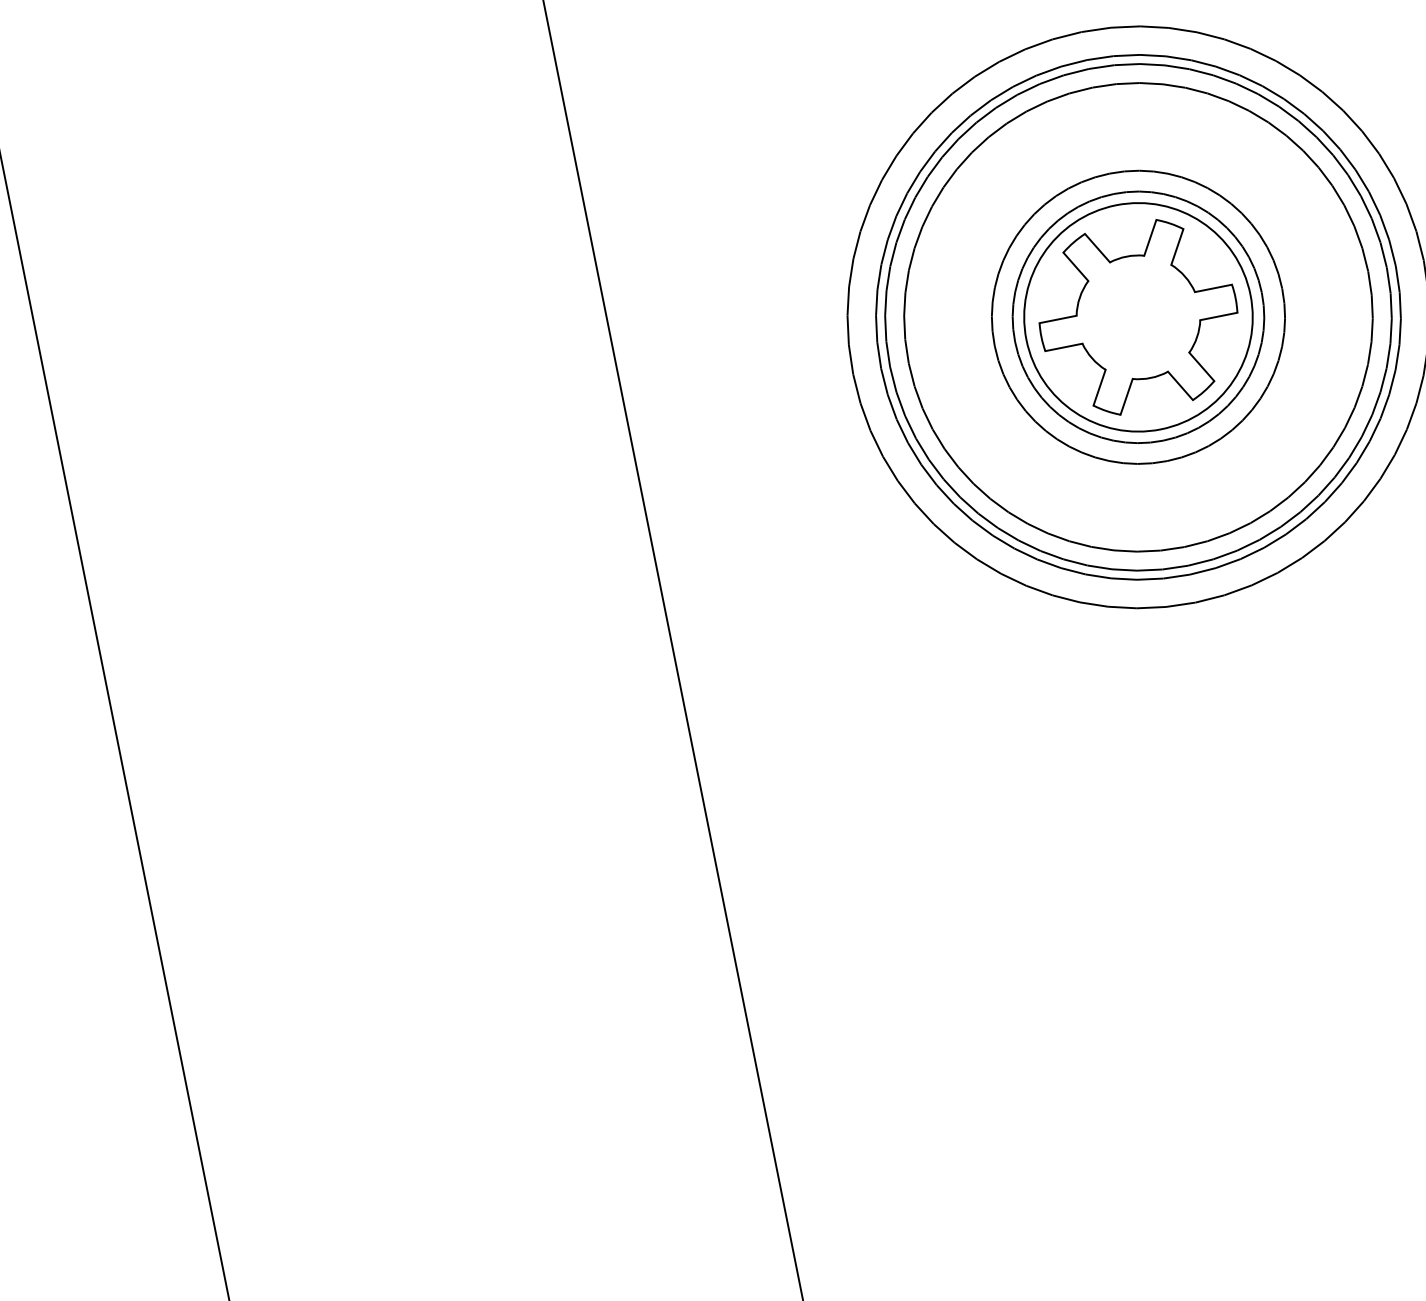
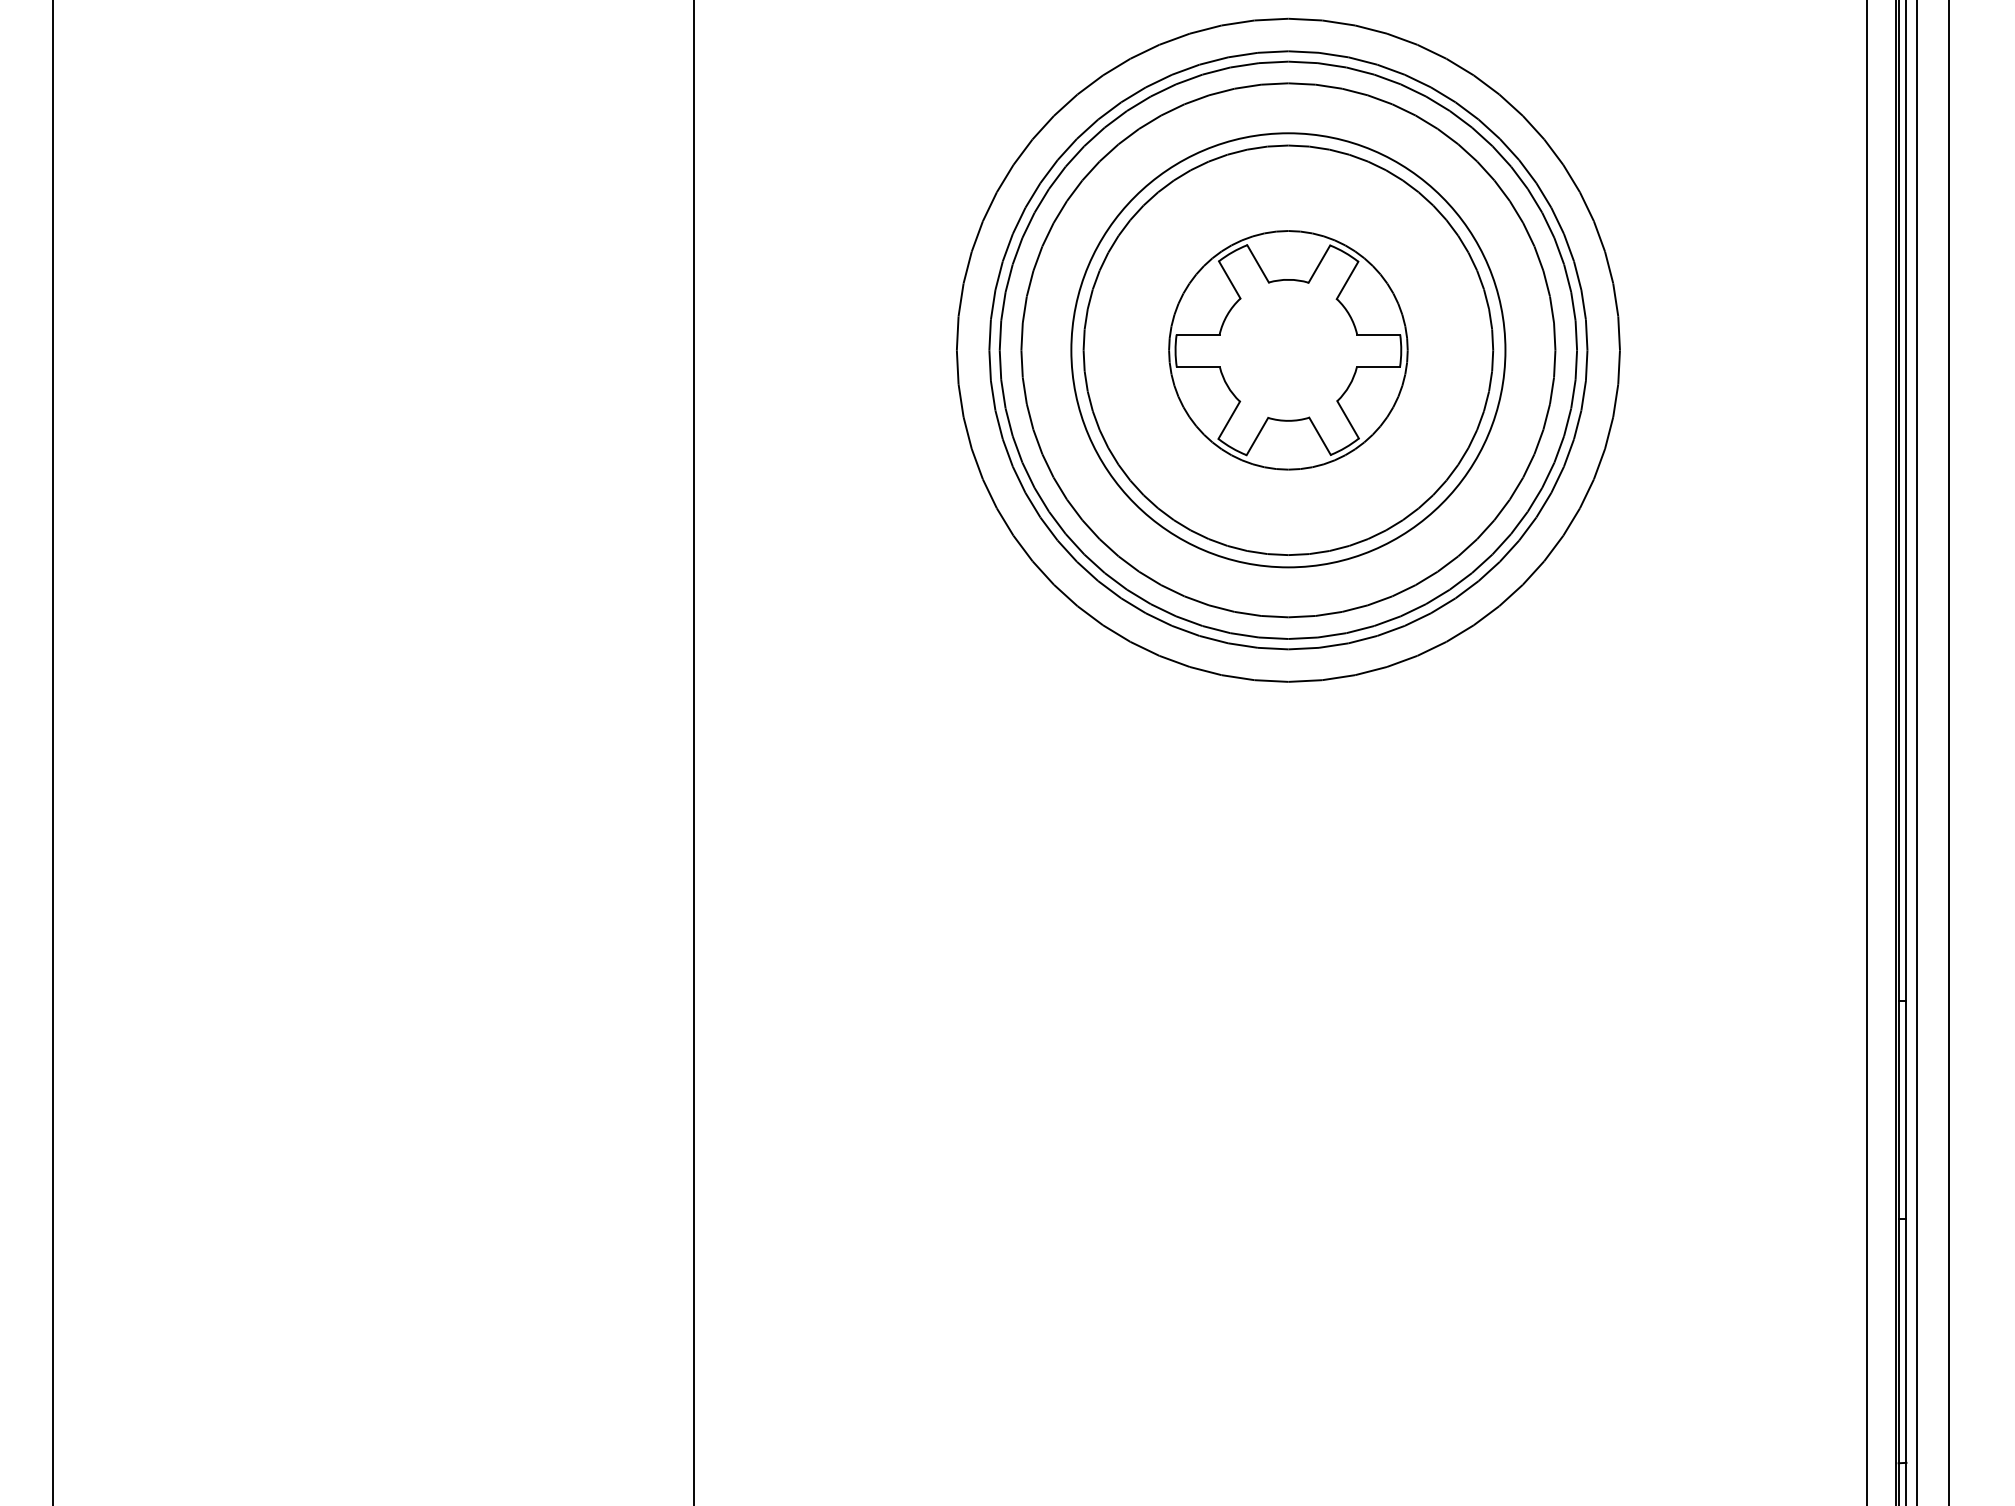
circle: (1138, 317) -> (1288, 350), size x0.71
circle: (1138, 317) -> (1288, 350), size x1.43
circle: (1138, 317) -> (1288, 350), size x1.67

